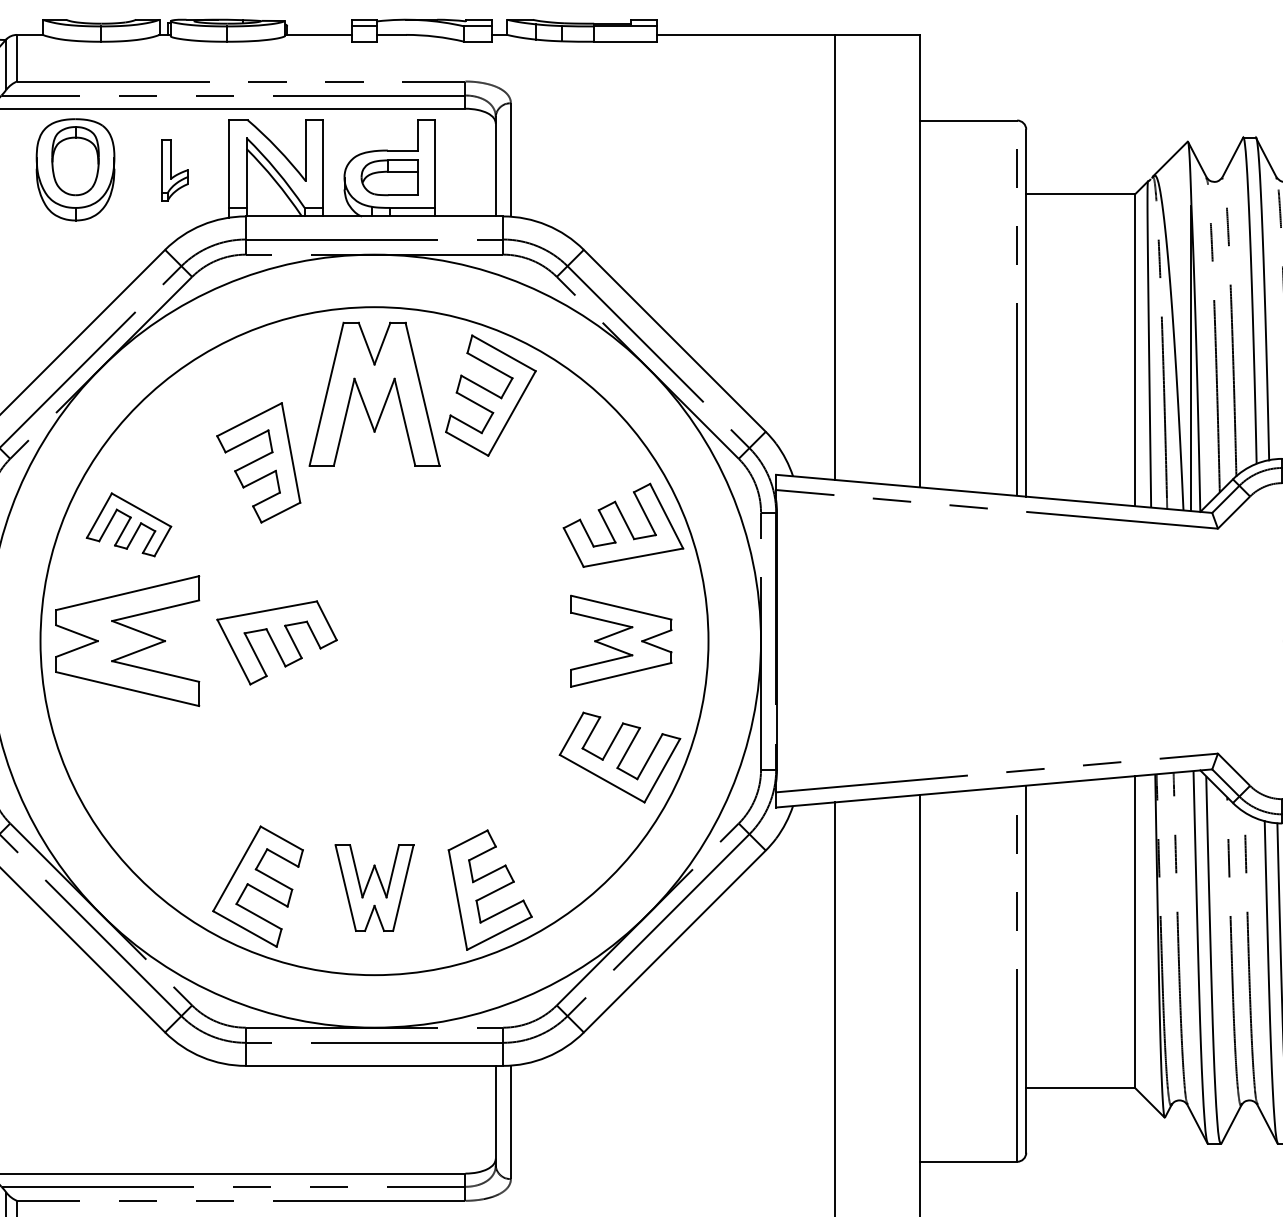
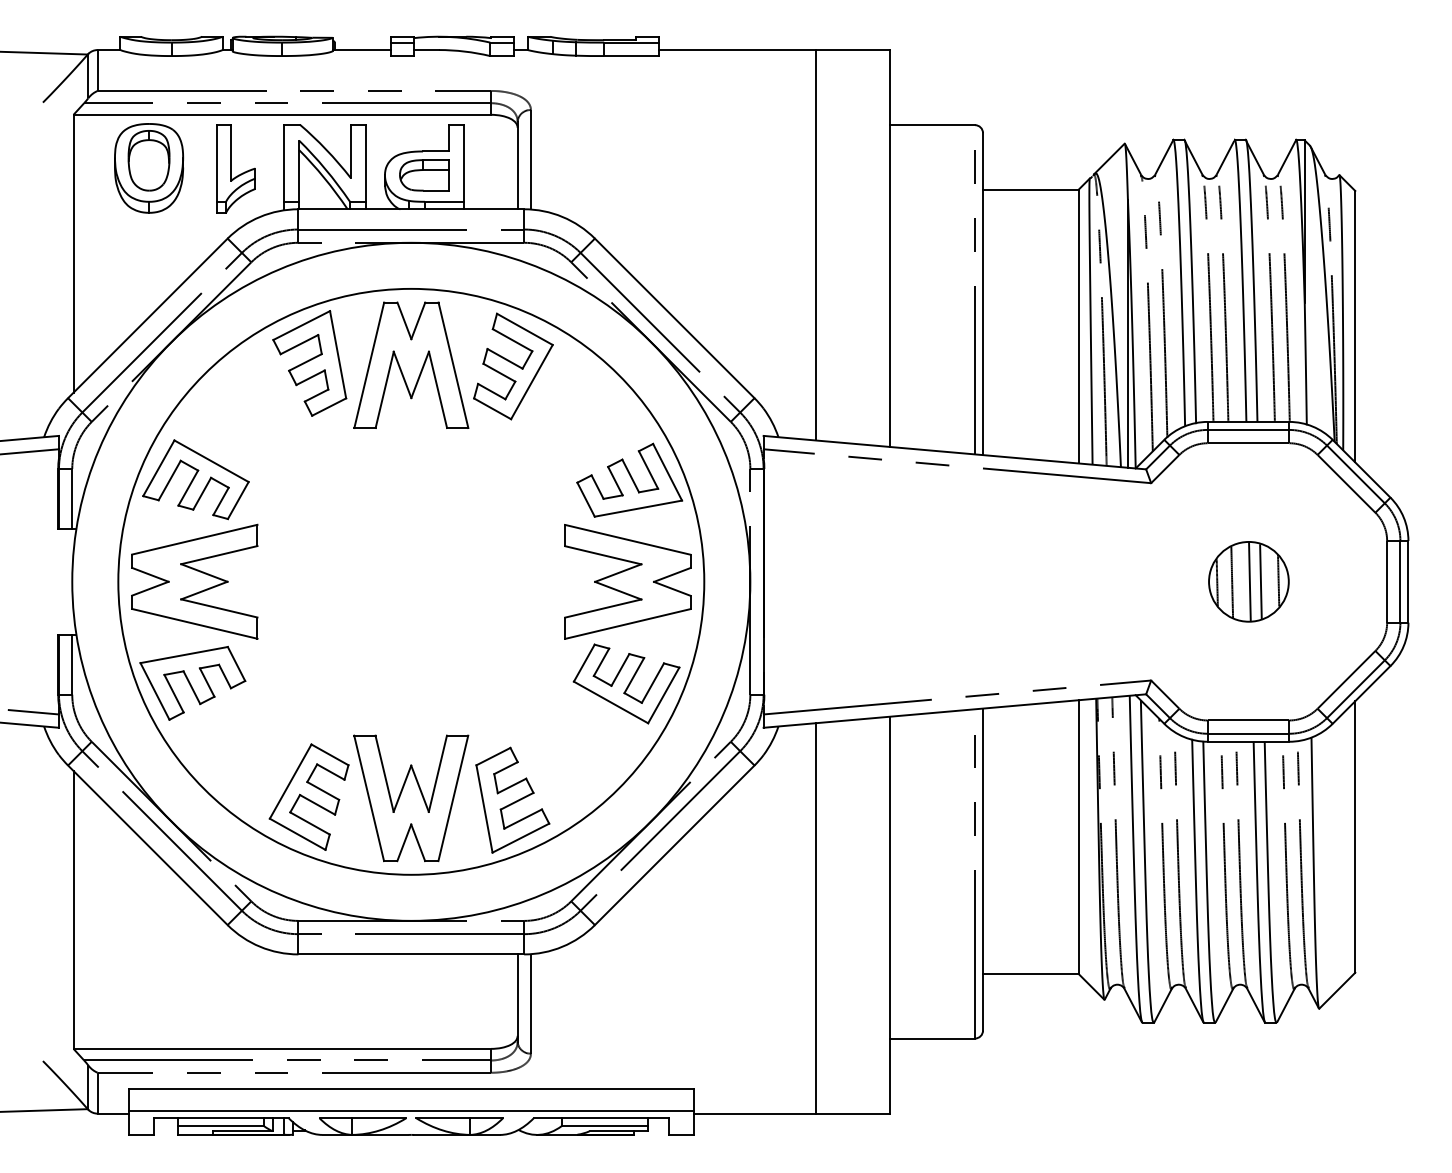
part: (174, 169) -> (235, 168), size x1.67
part: (258, 462) -> (309, 363), moved
part: (128, 524) -> (195, 479), size x1.43
part: (620, 640) -> (627, 581), size x1.43
part: (276, 641) -> (192, 682), moved
part: (374, 888) -> (411, 798), size x1.67

